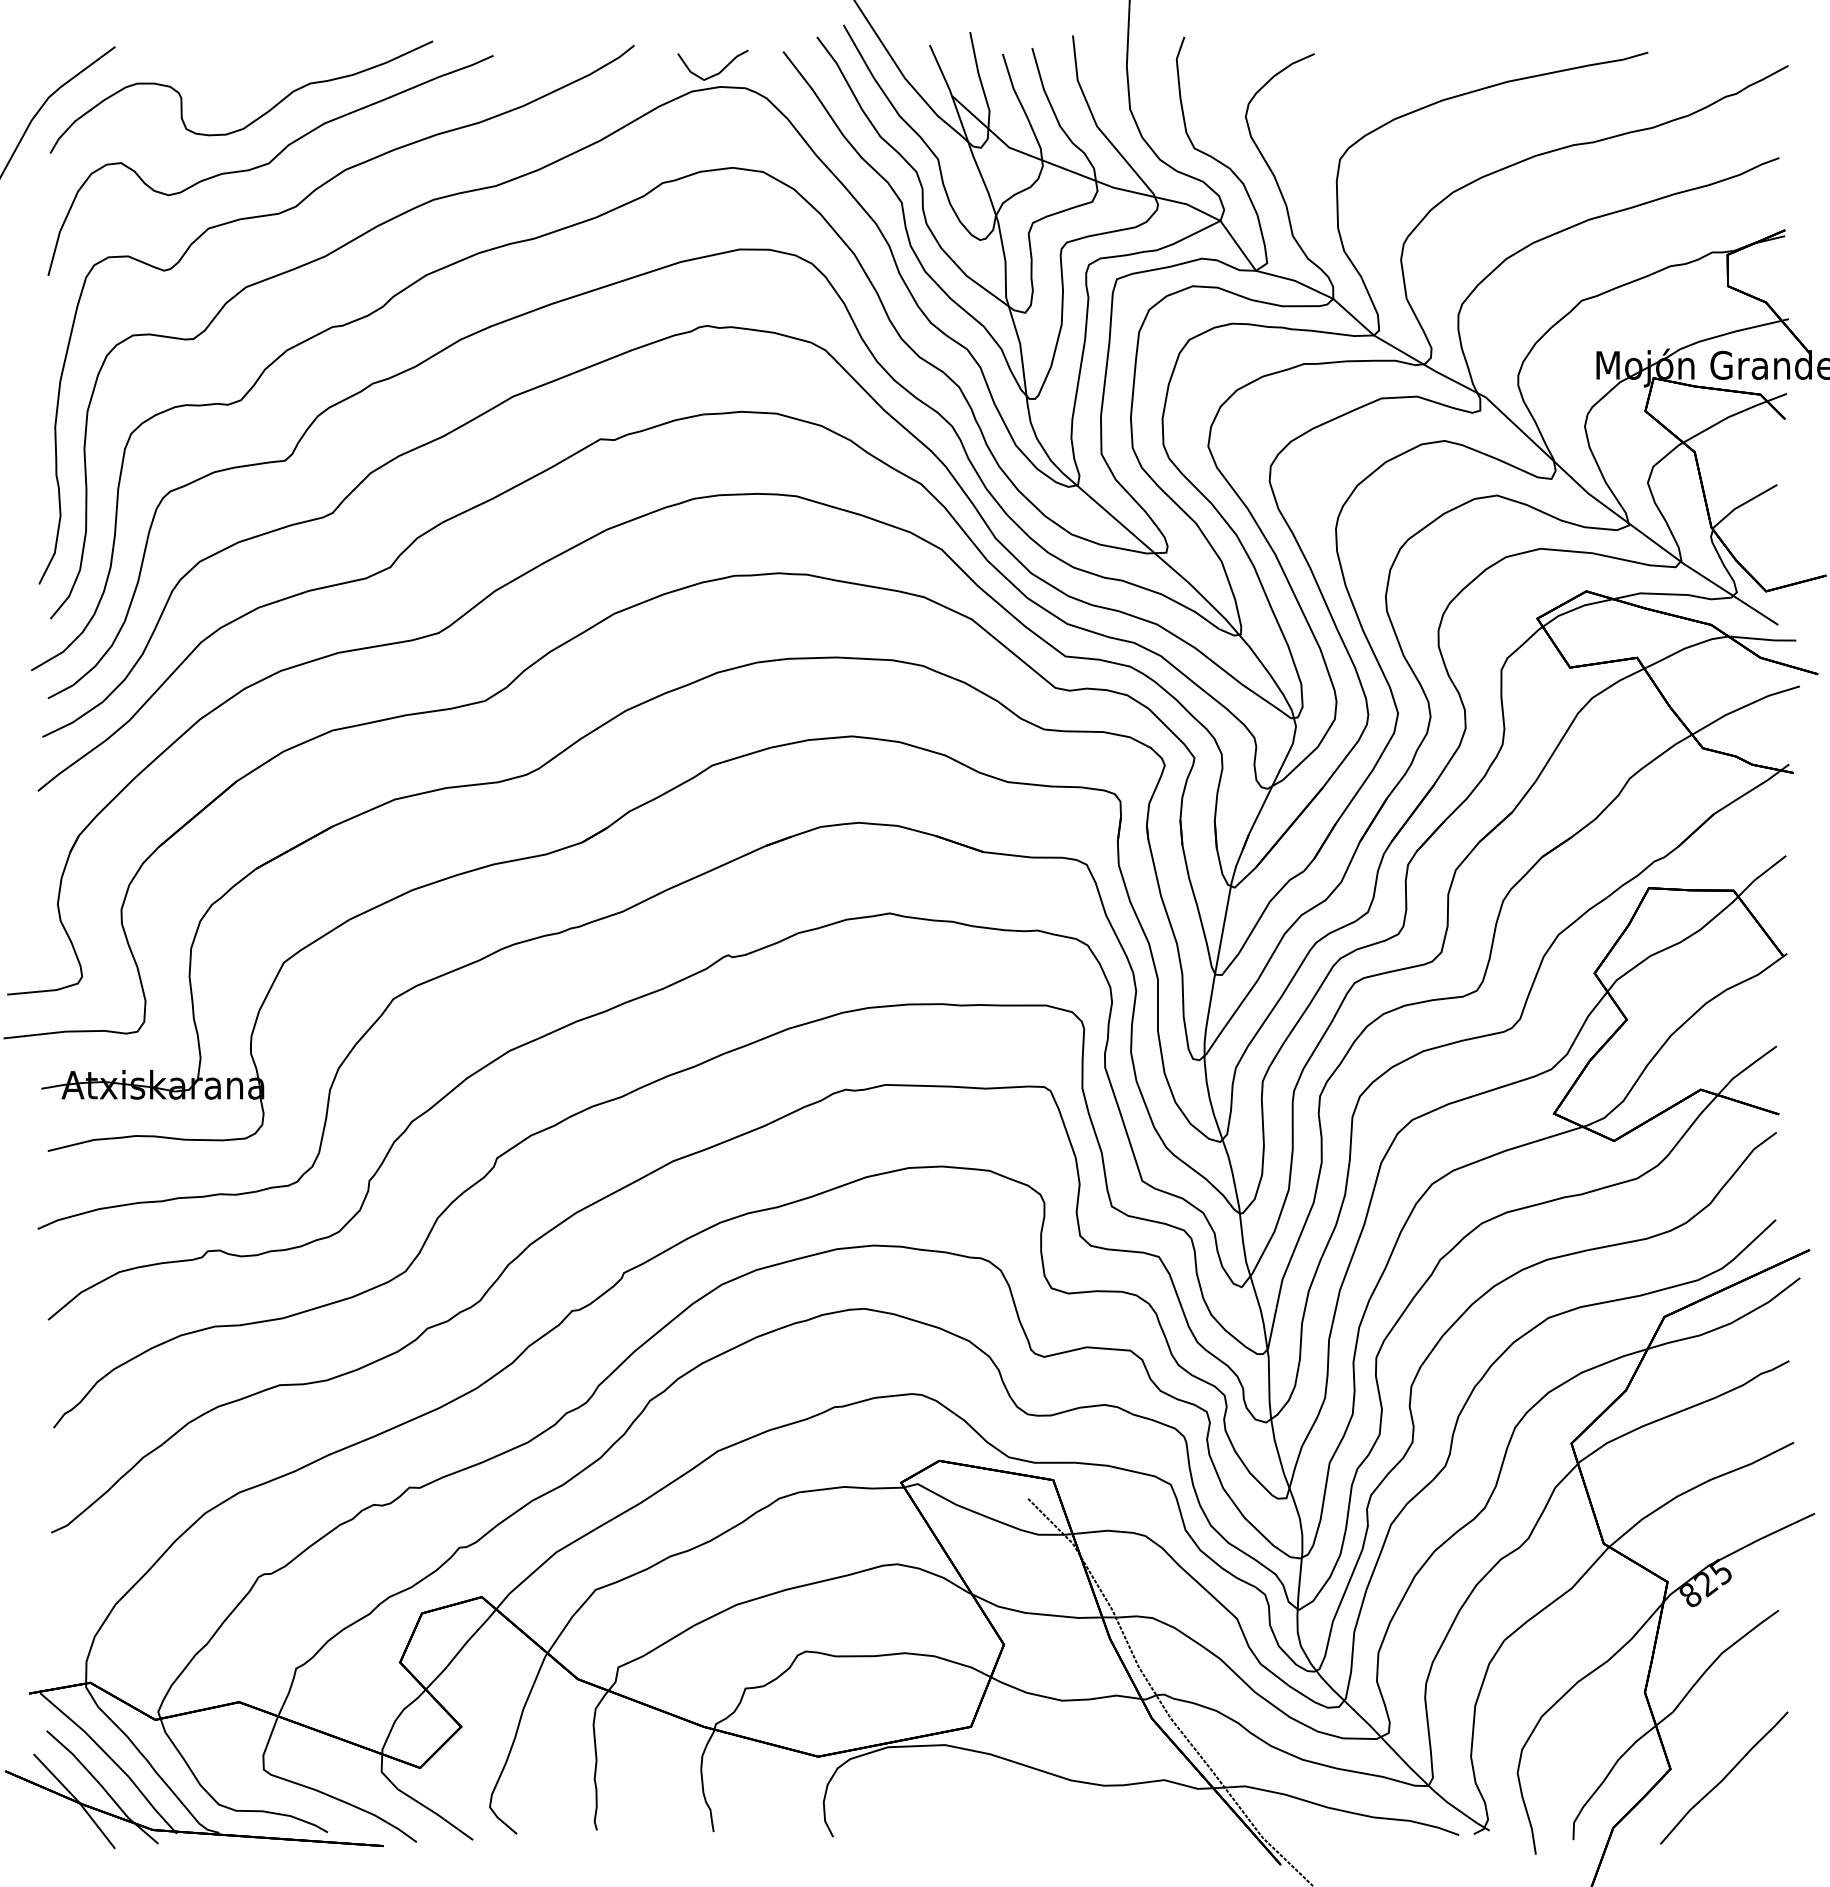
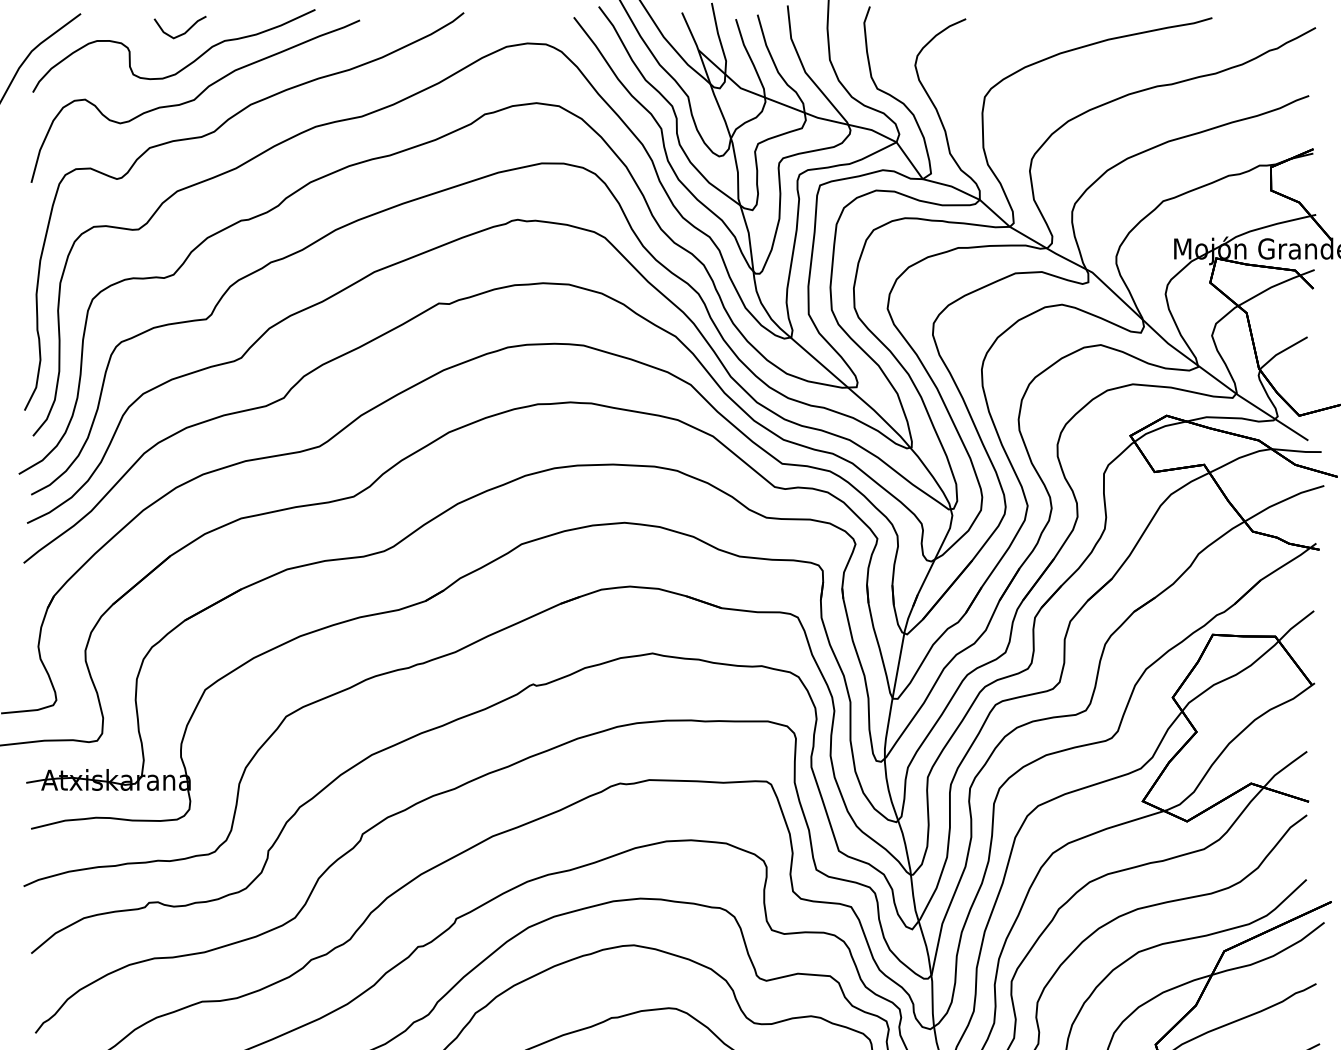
curve: (716, 73) -> (182, 33), moved

